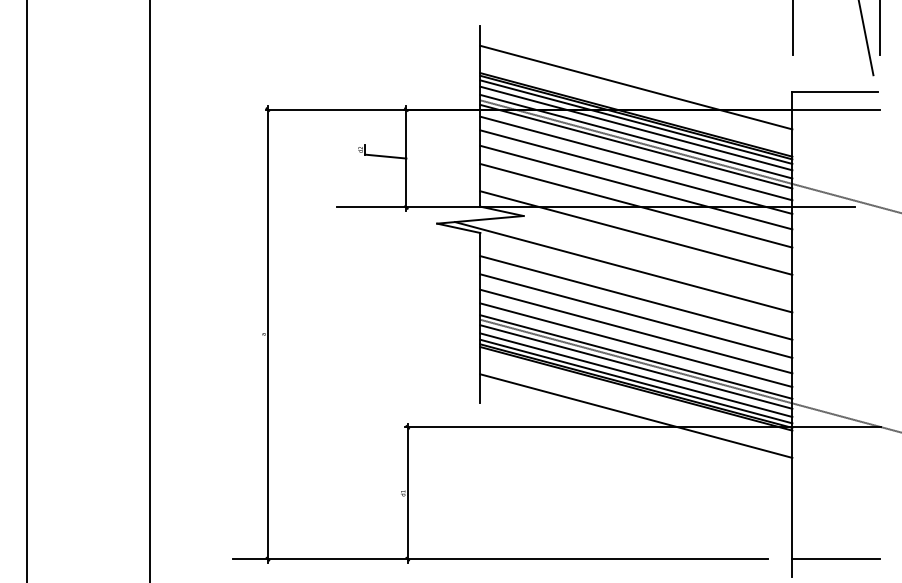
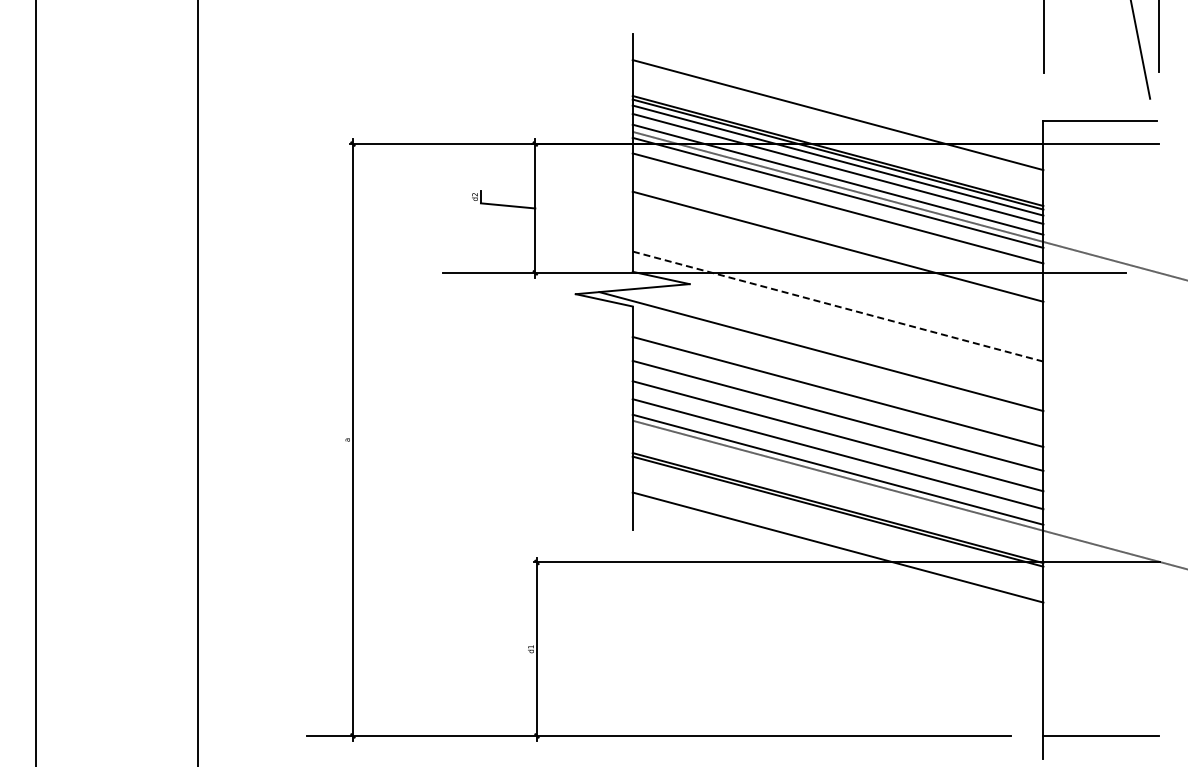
line: (635, 172) -> (837, 226), removed
line: (635, 205) -> (837, 270), removed
line: (636, 233) -> (838, 306), solid -> dashed
line: (635, 366) -> (837, 482), removed
line: (635, 375) -> (837, 493), removed
line: (635, 381) -> (837, 502), removed

